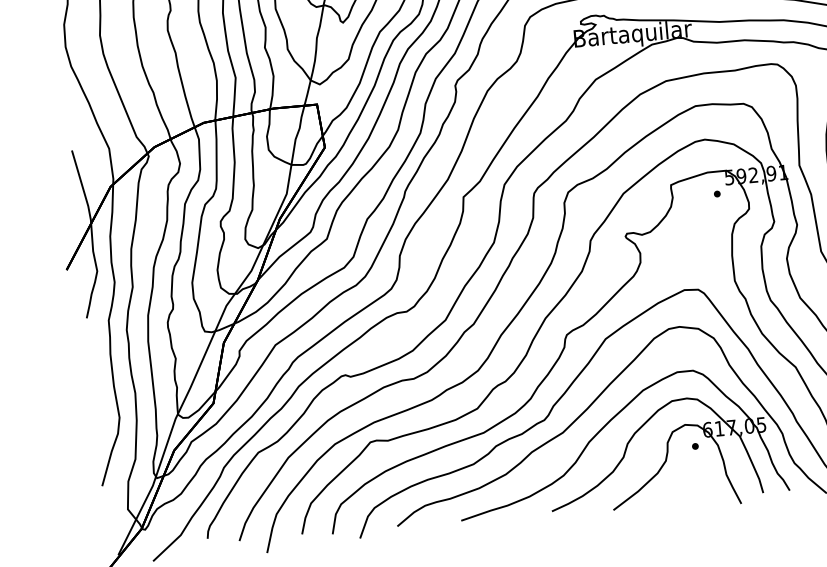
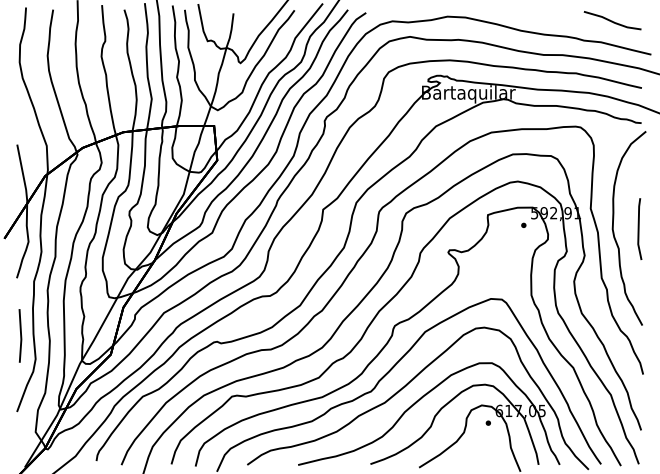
line: (97, 389) -> (20, 335), added

